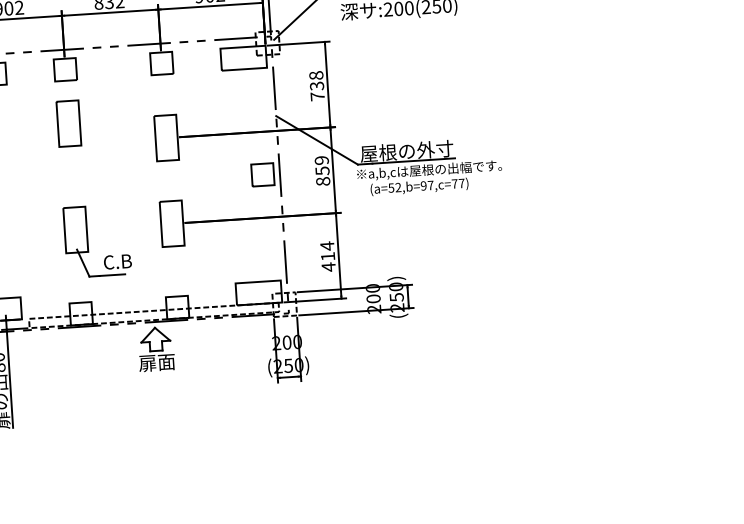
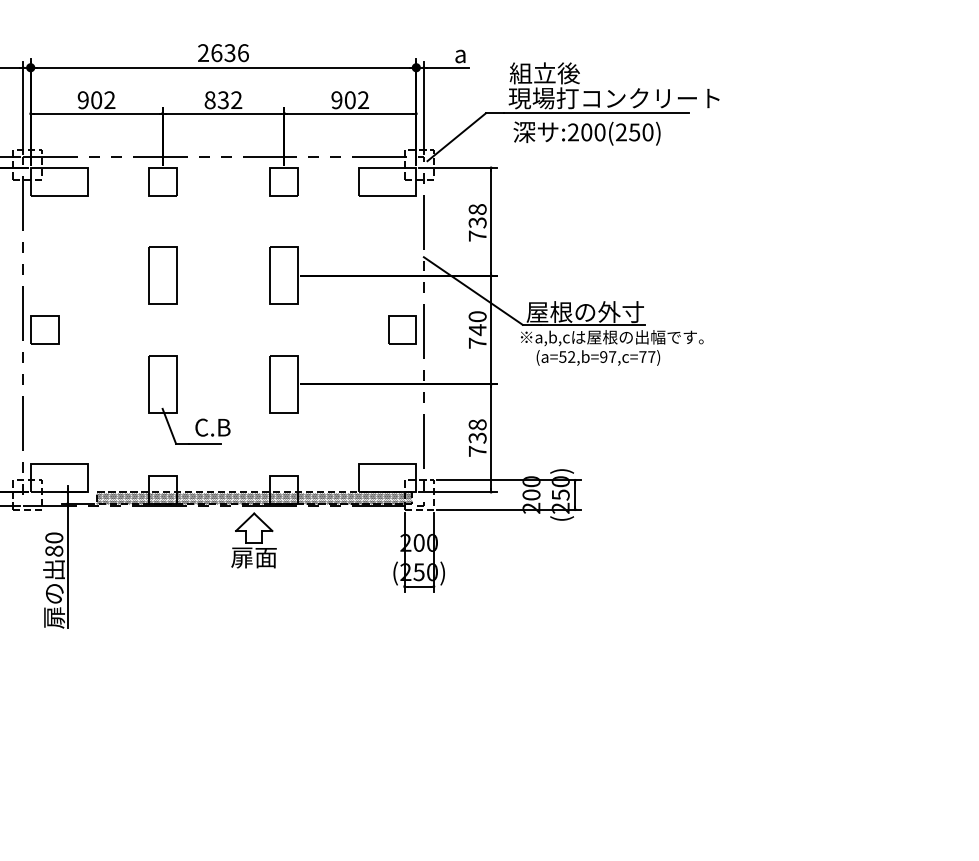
part: (68, 123) -> (162, 275), moved
text: (322, 170) -> (477, 329), 859 -> 740
text: (327, 256) -> (477, 438), 414 -> 738
hatch: (153, 315) -> (253, 497), added

